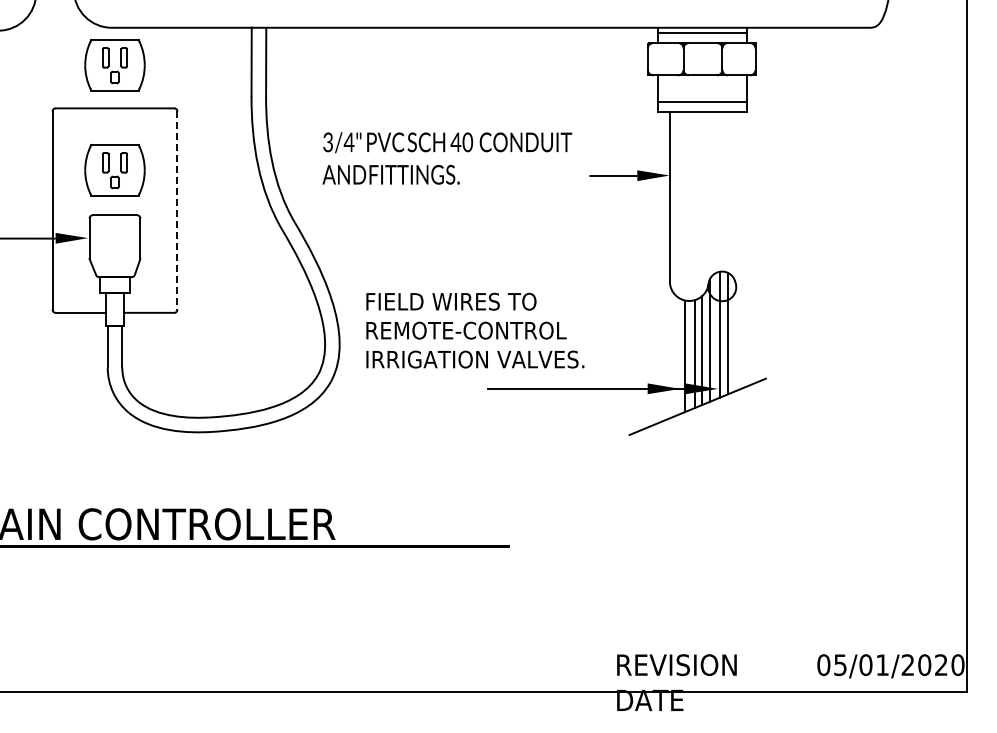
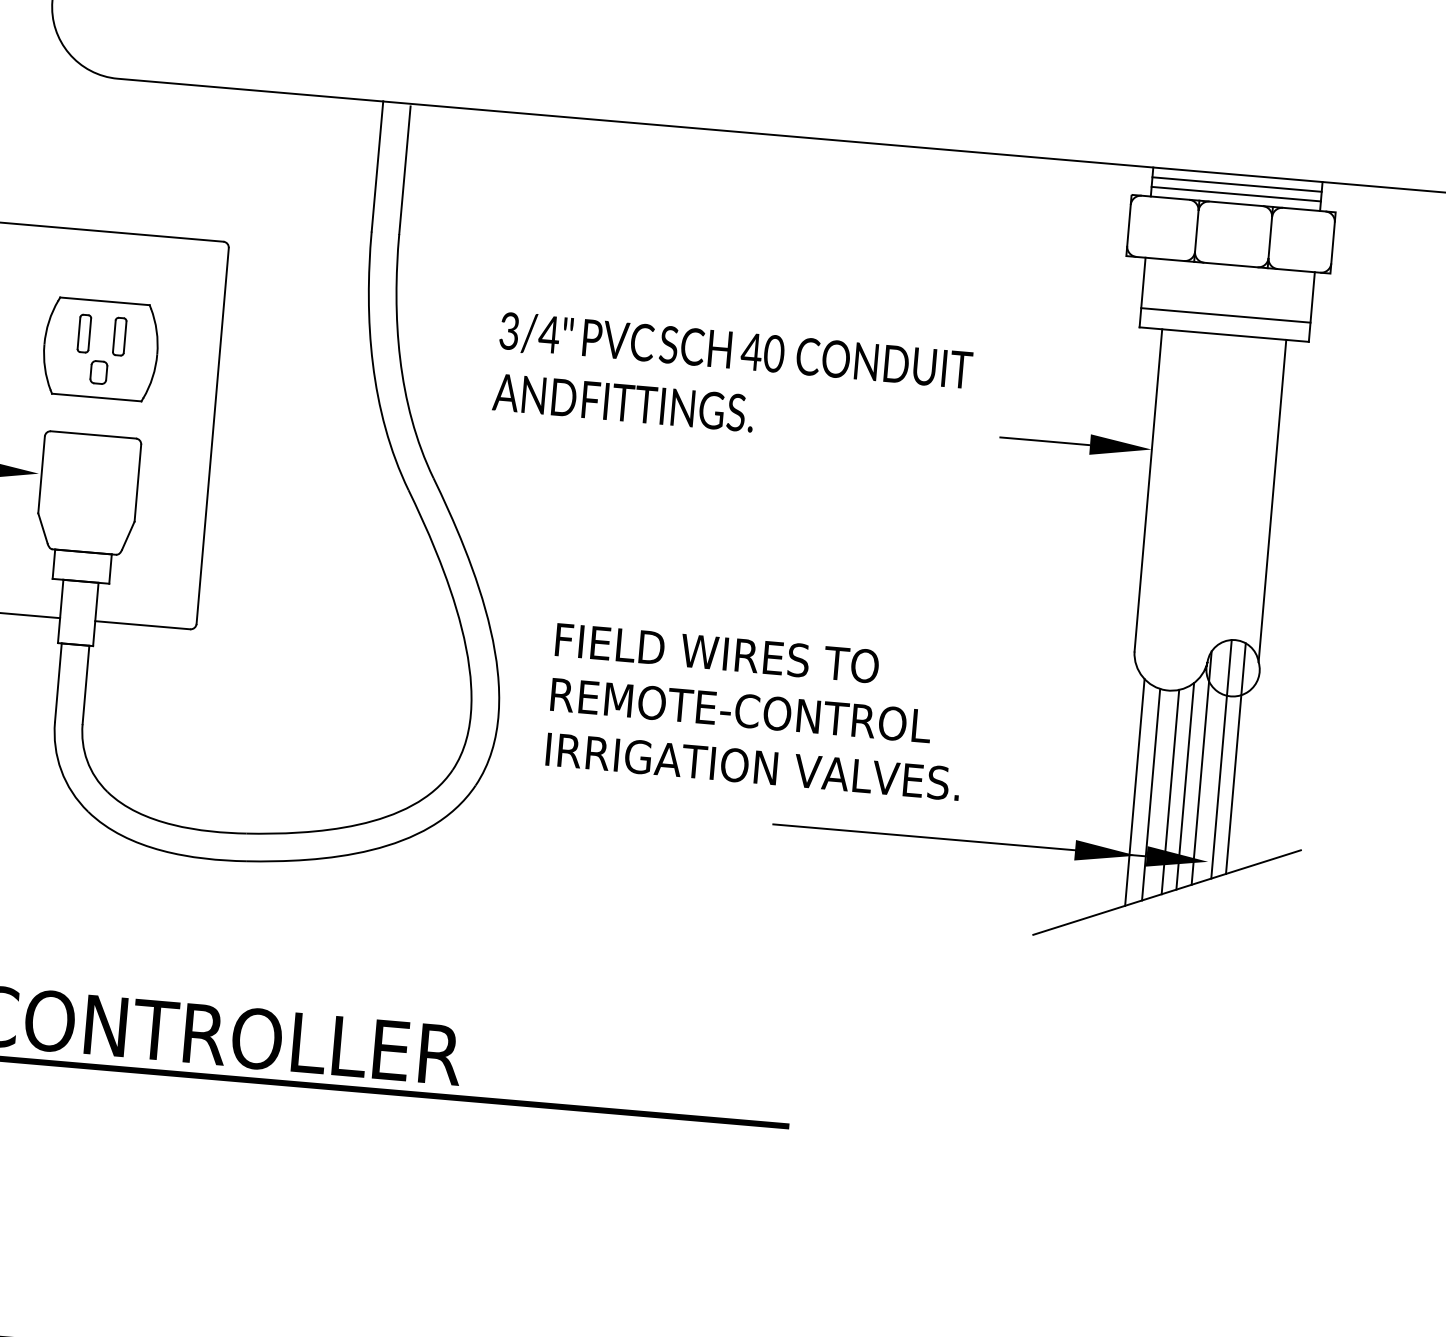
line: (702, 38) -> (1235, 195), added
part: (114, 64) -> (117, 148), removed
line: (735, 197) -> (1272, 501), added
line: (177, 211) -> (212, 437), dashed -> solid
line: (676, 355) -> (1135, 791), added

